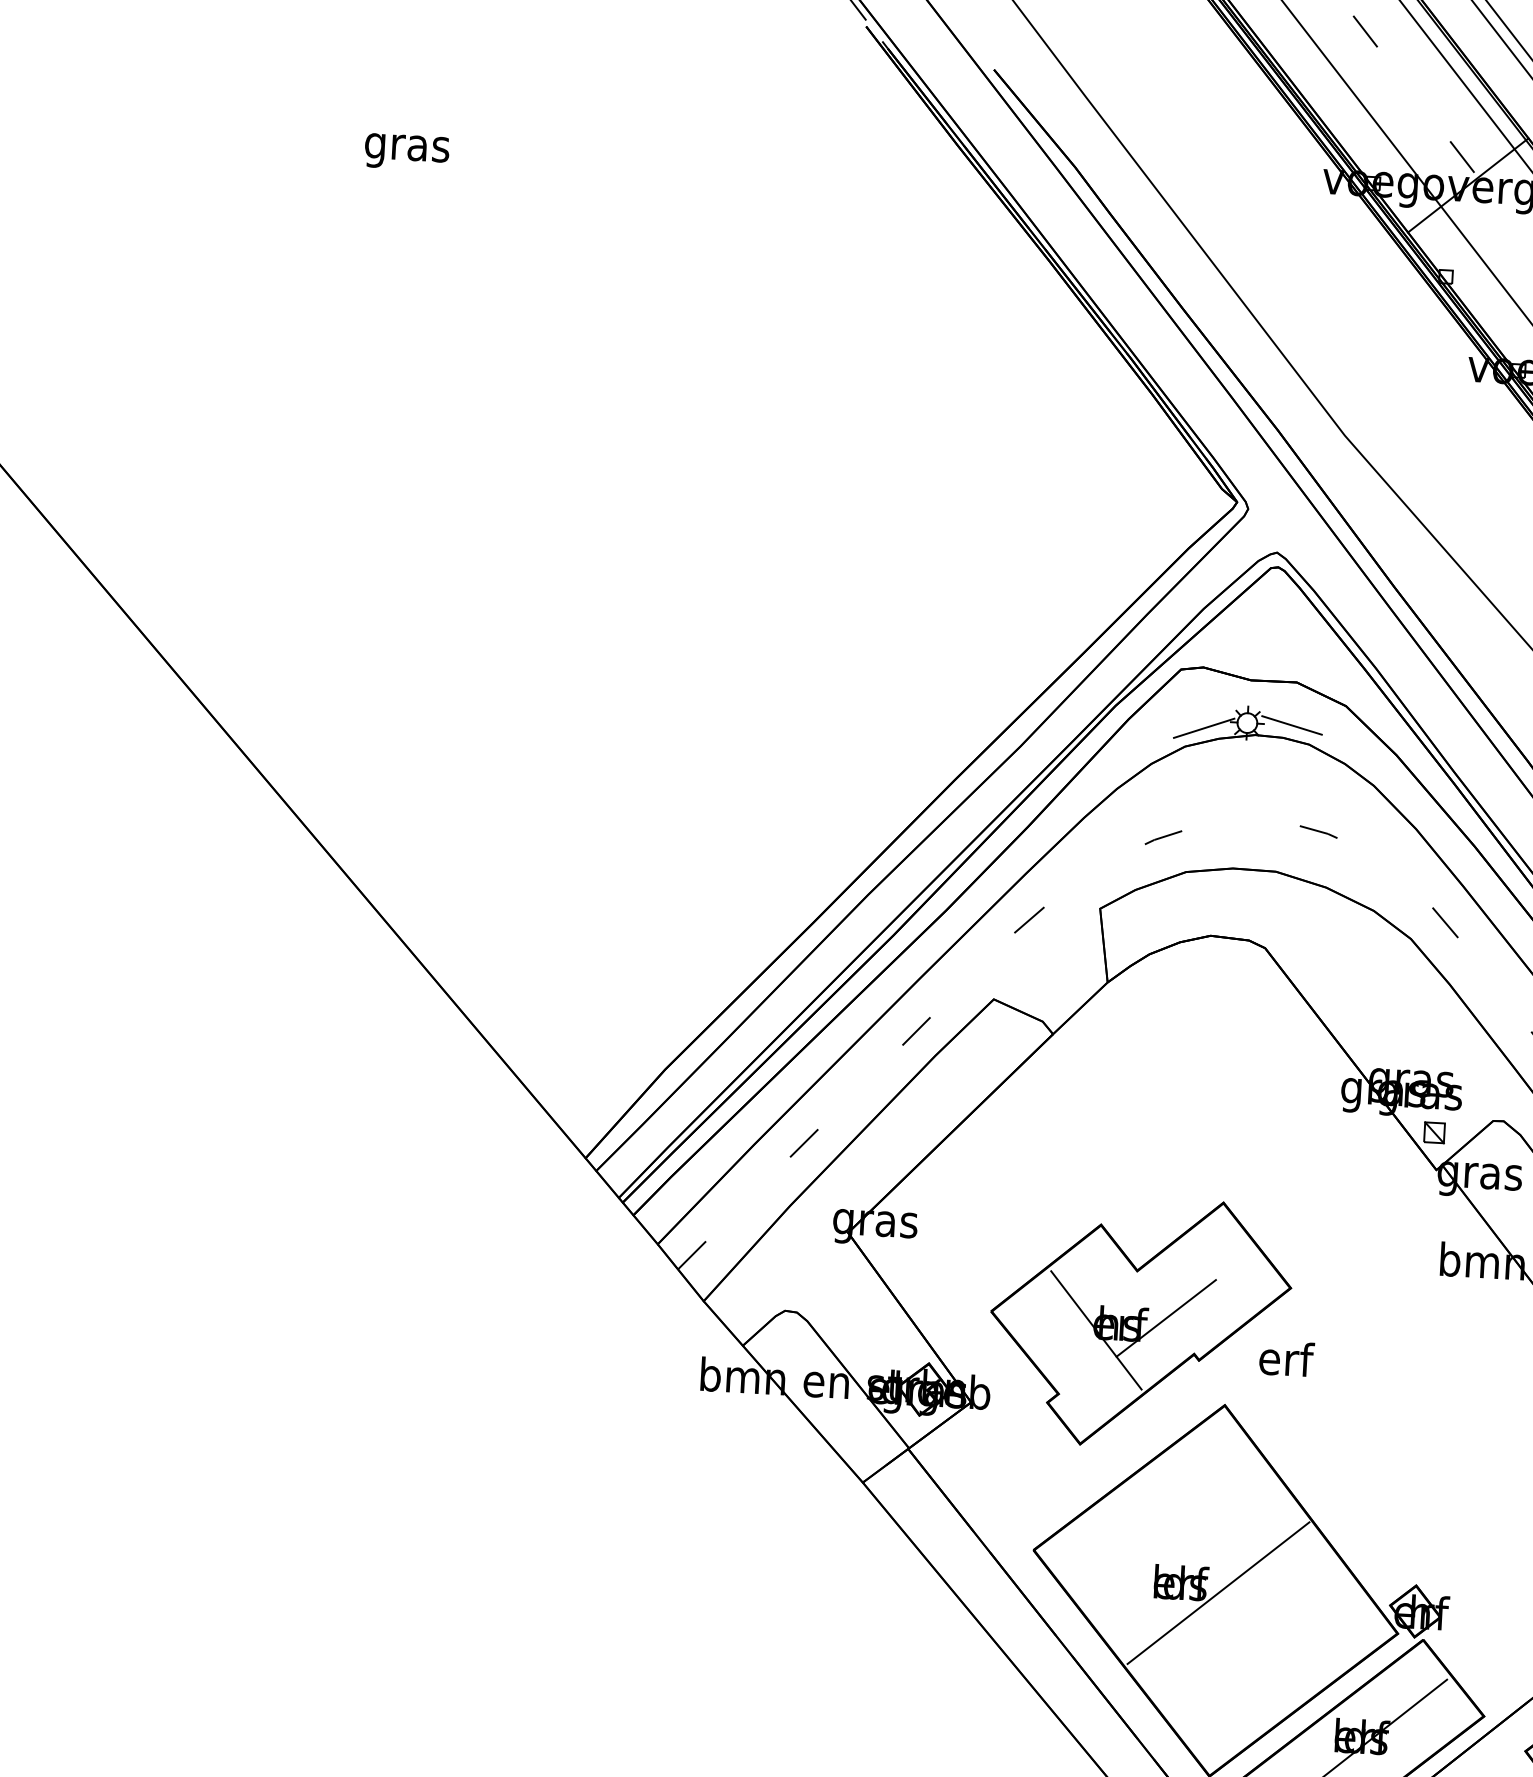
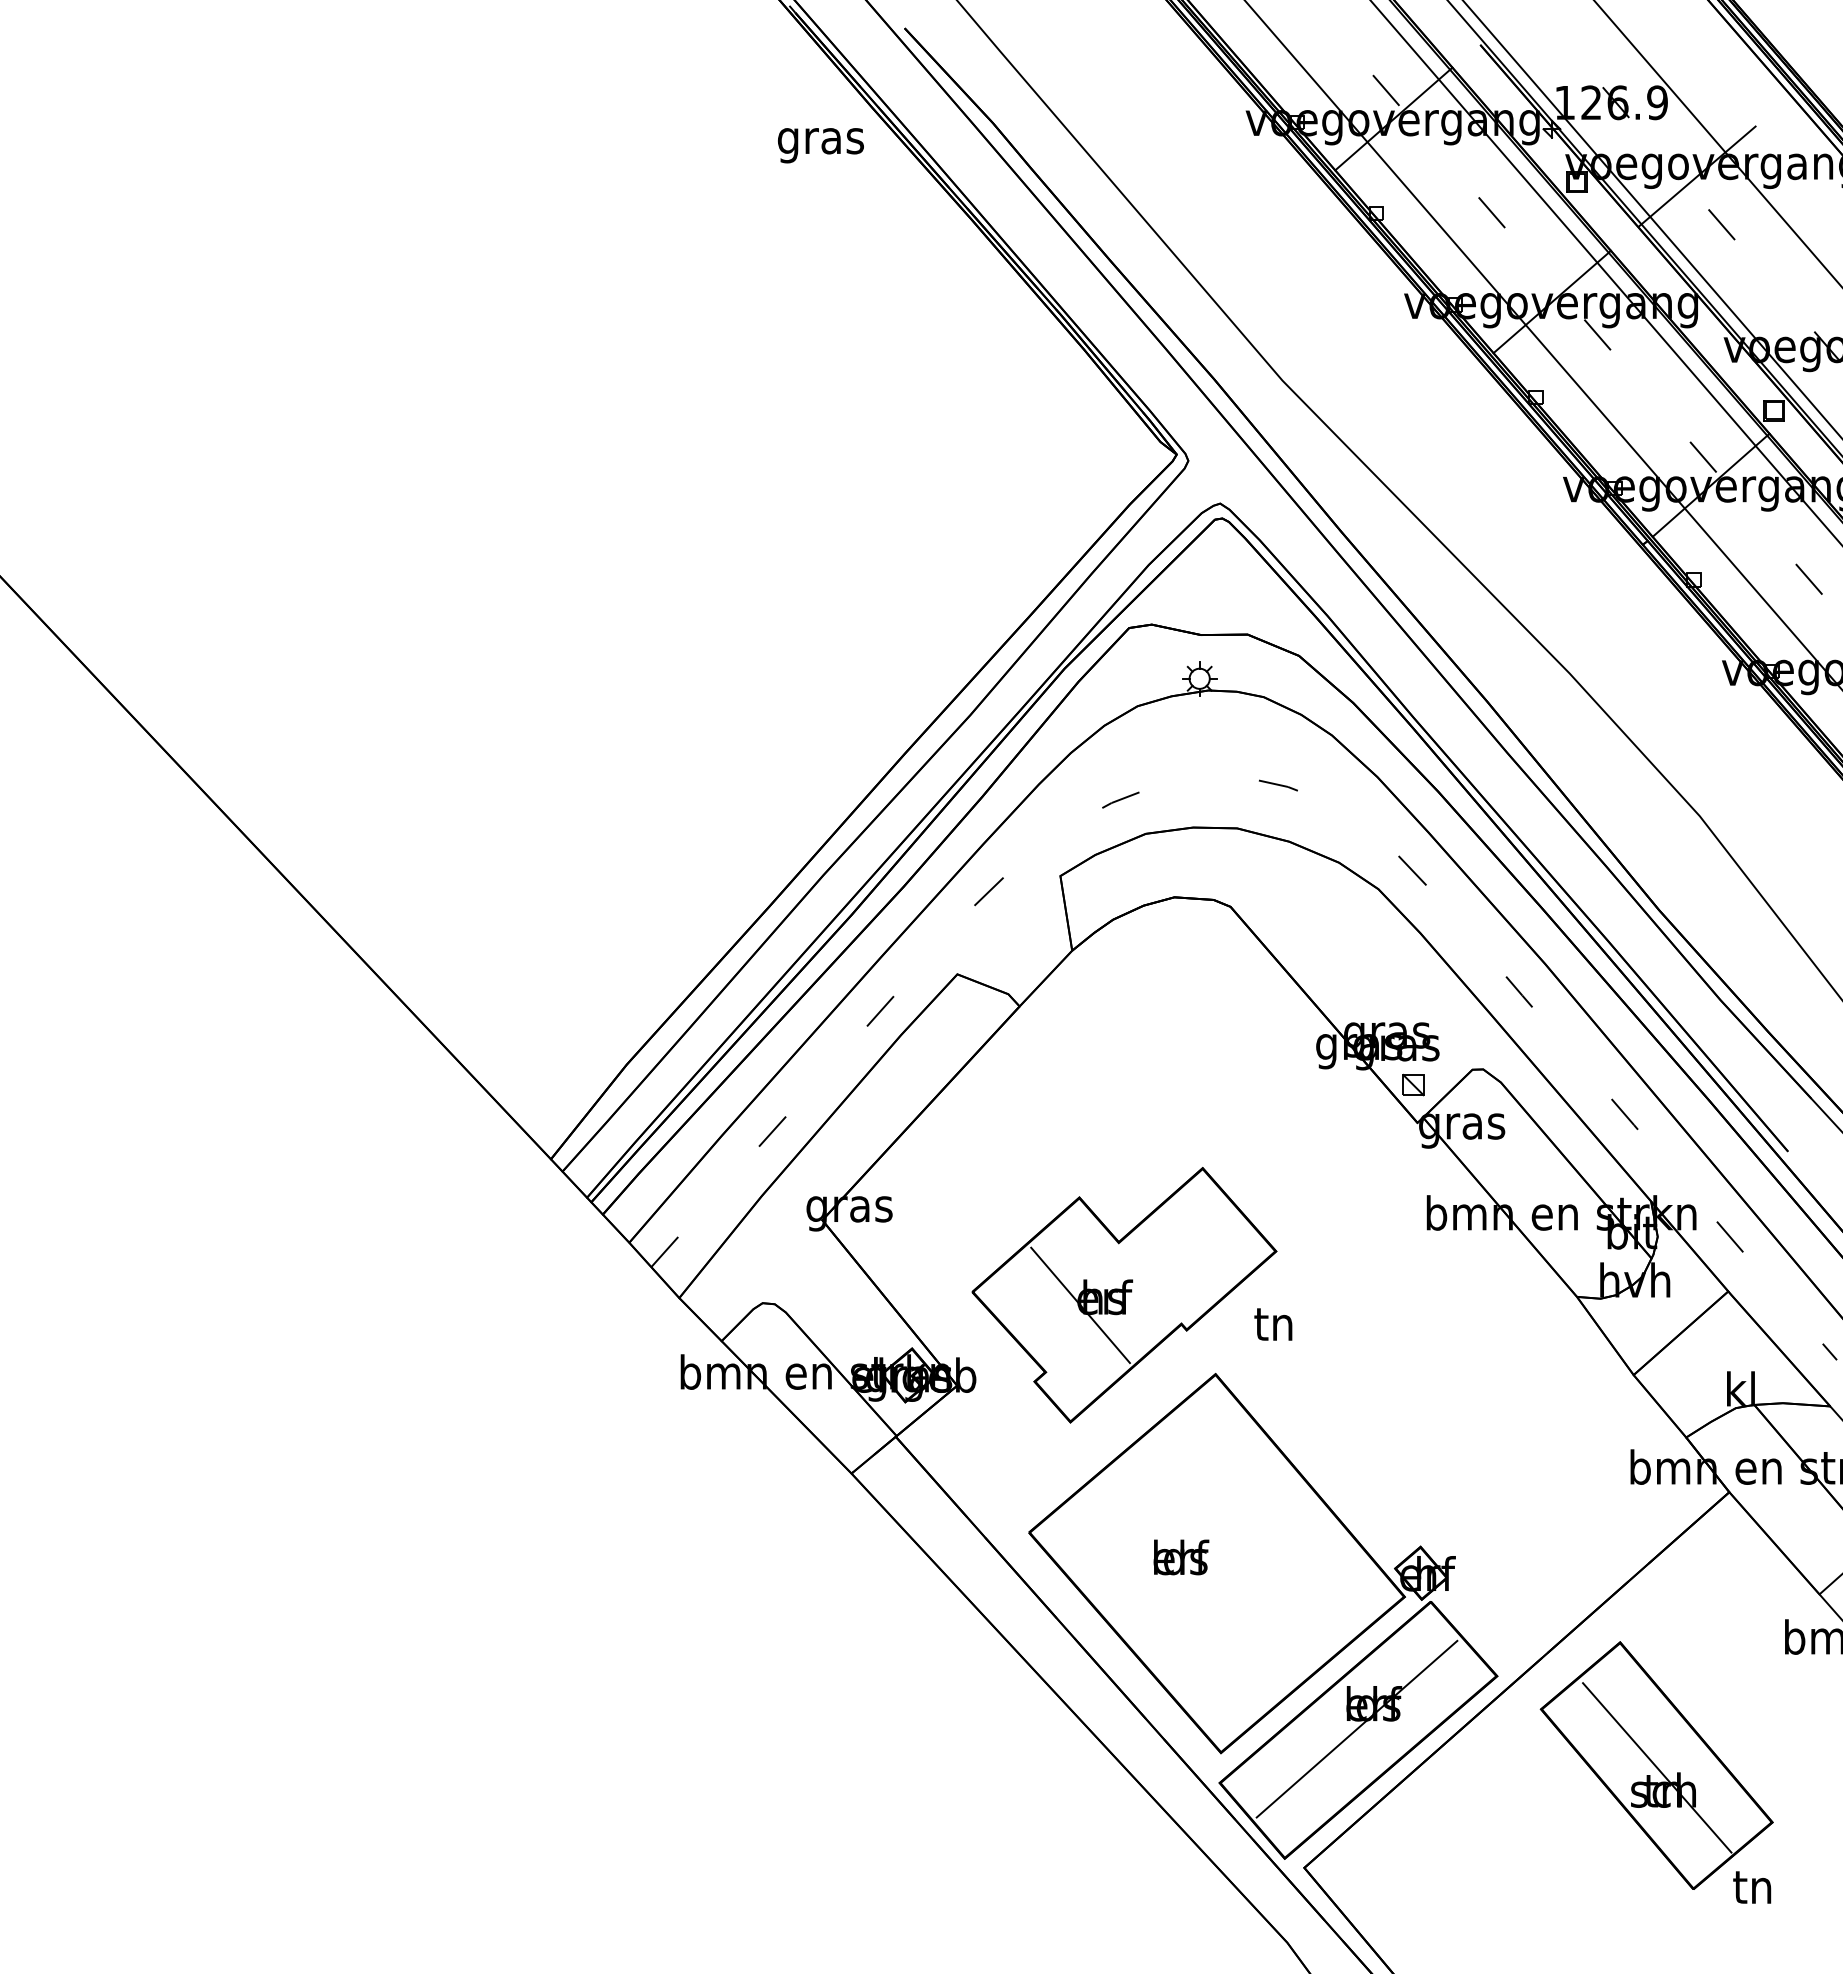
text: (406, 152) -> (820, 145), moved
line: (1292, 725) -> (1245, 678), removed
line: (1203, 728) -> (1155, 686), removed
line: (1165, 1318) -> (1150, 1289), removed
text: (1286, 1358) -> (1275, 1323), erf -> tn
line: (1218, 1592) -> (1219, 1565), removed

